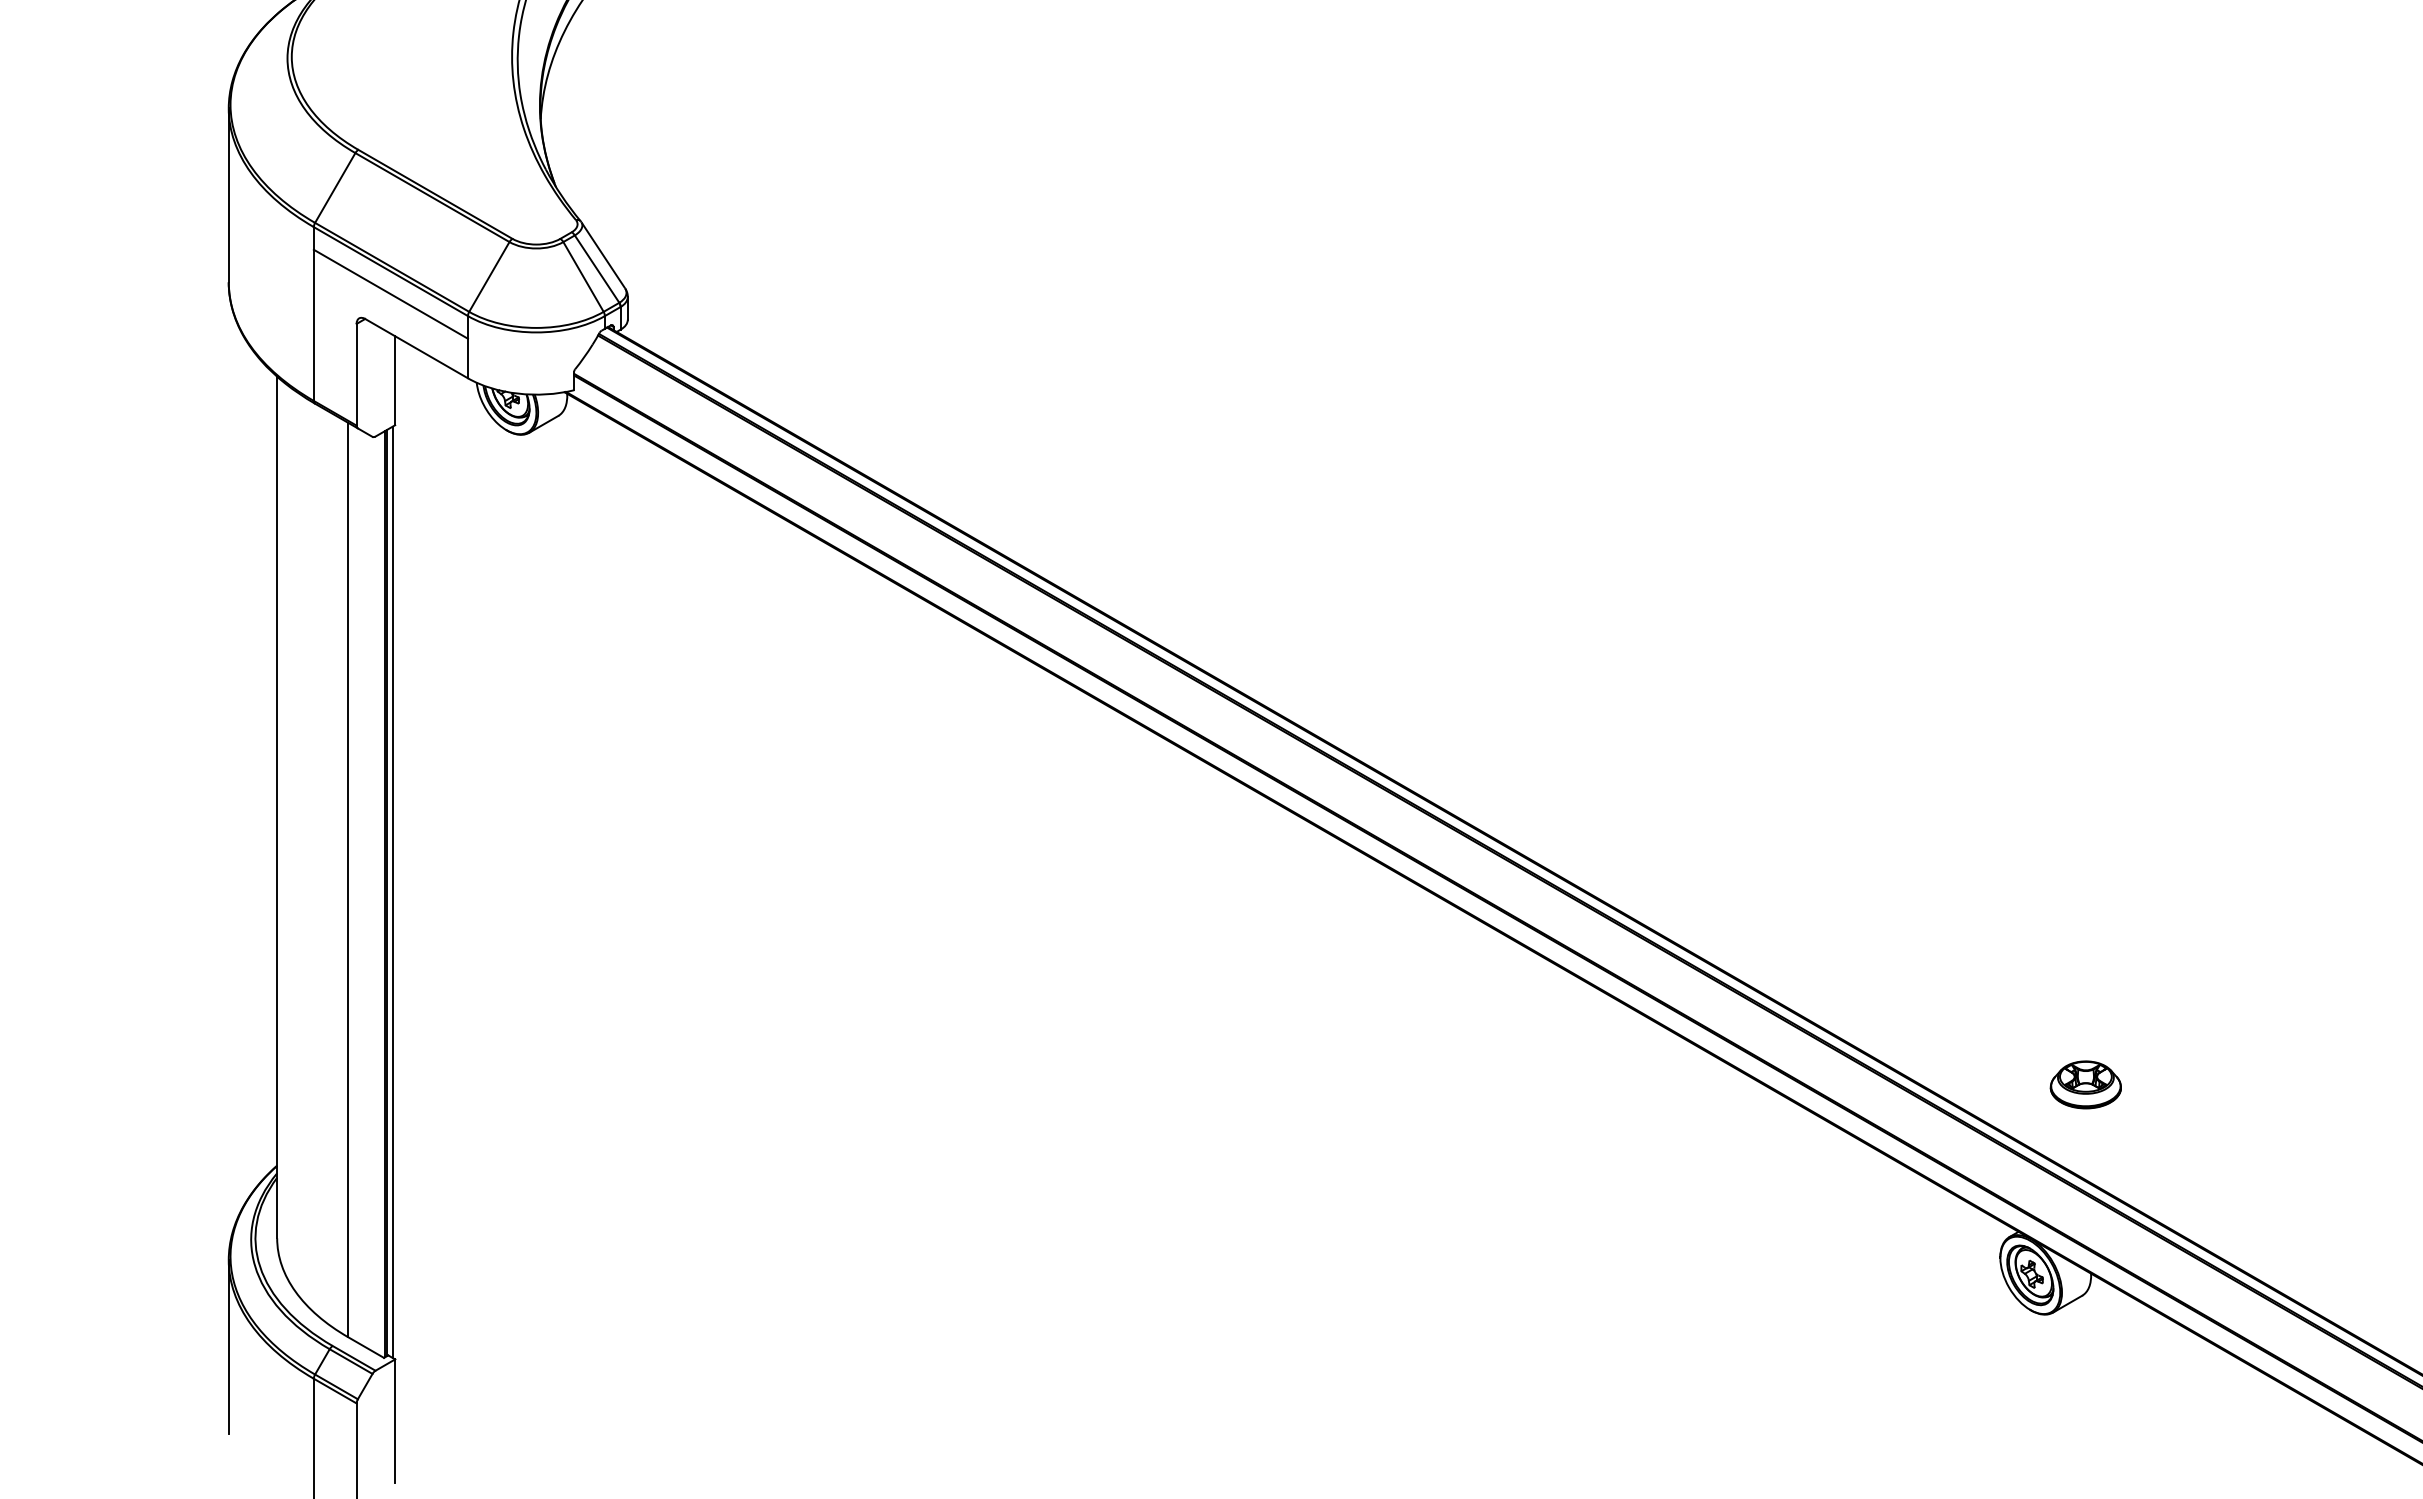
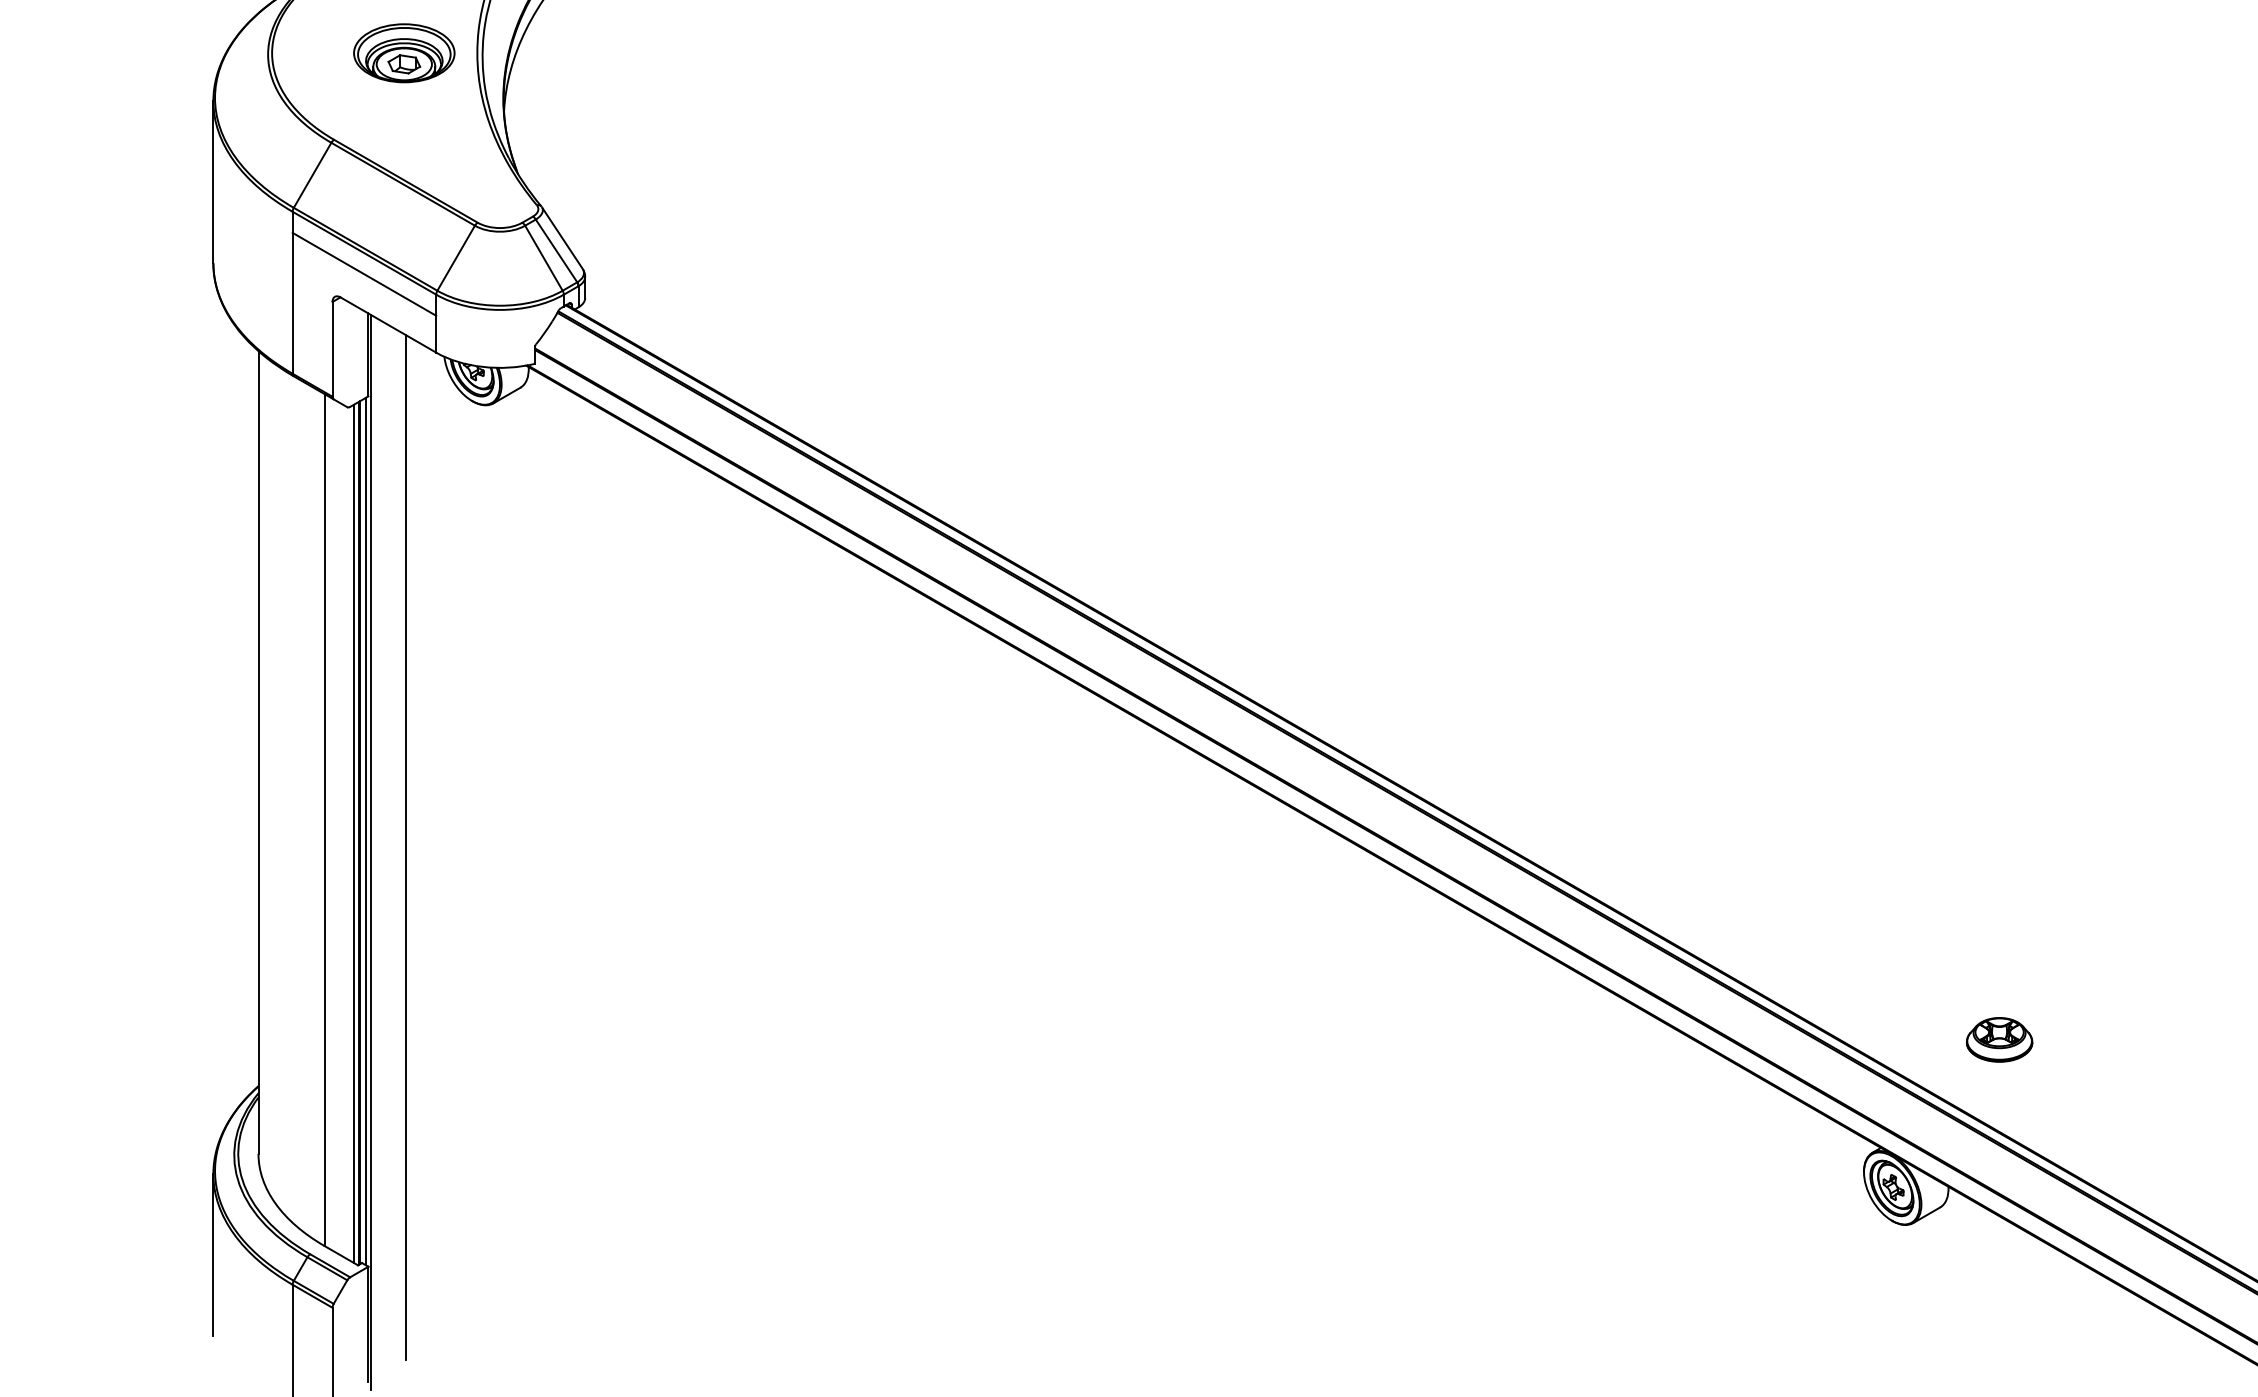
part: (433, 57) -> (404, 53), added
line: (379, 894) -> (353, 833), added
line: (435, 909) -> (406, 847), added
line: (397, 914) -> (370, 852), added
part: (2085, 1084) -> (1999, 1039), moved

